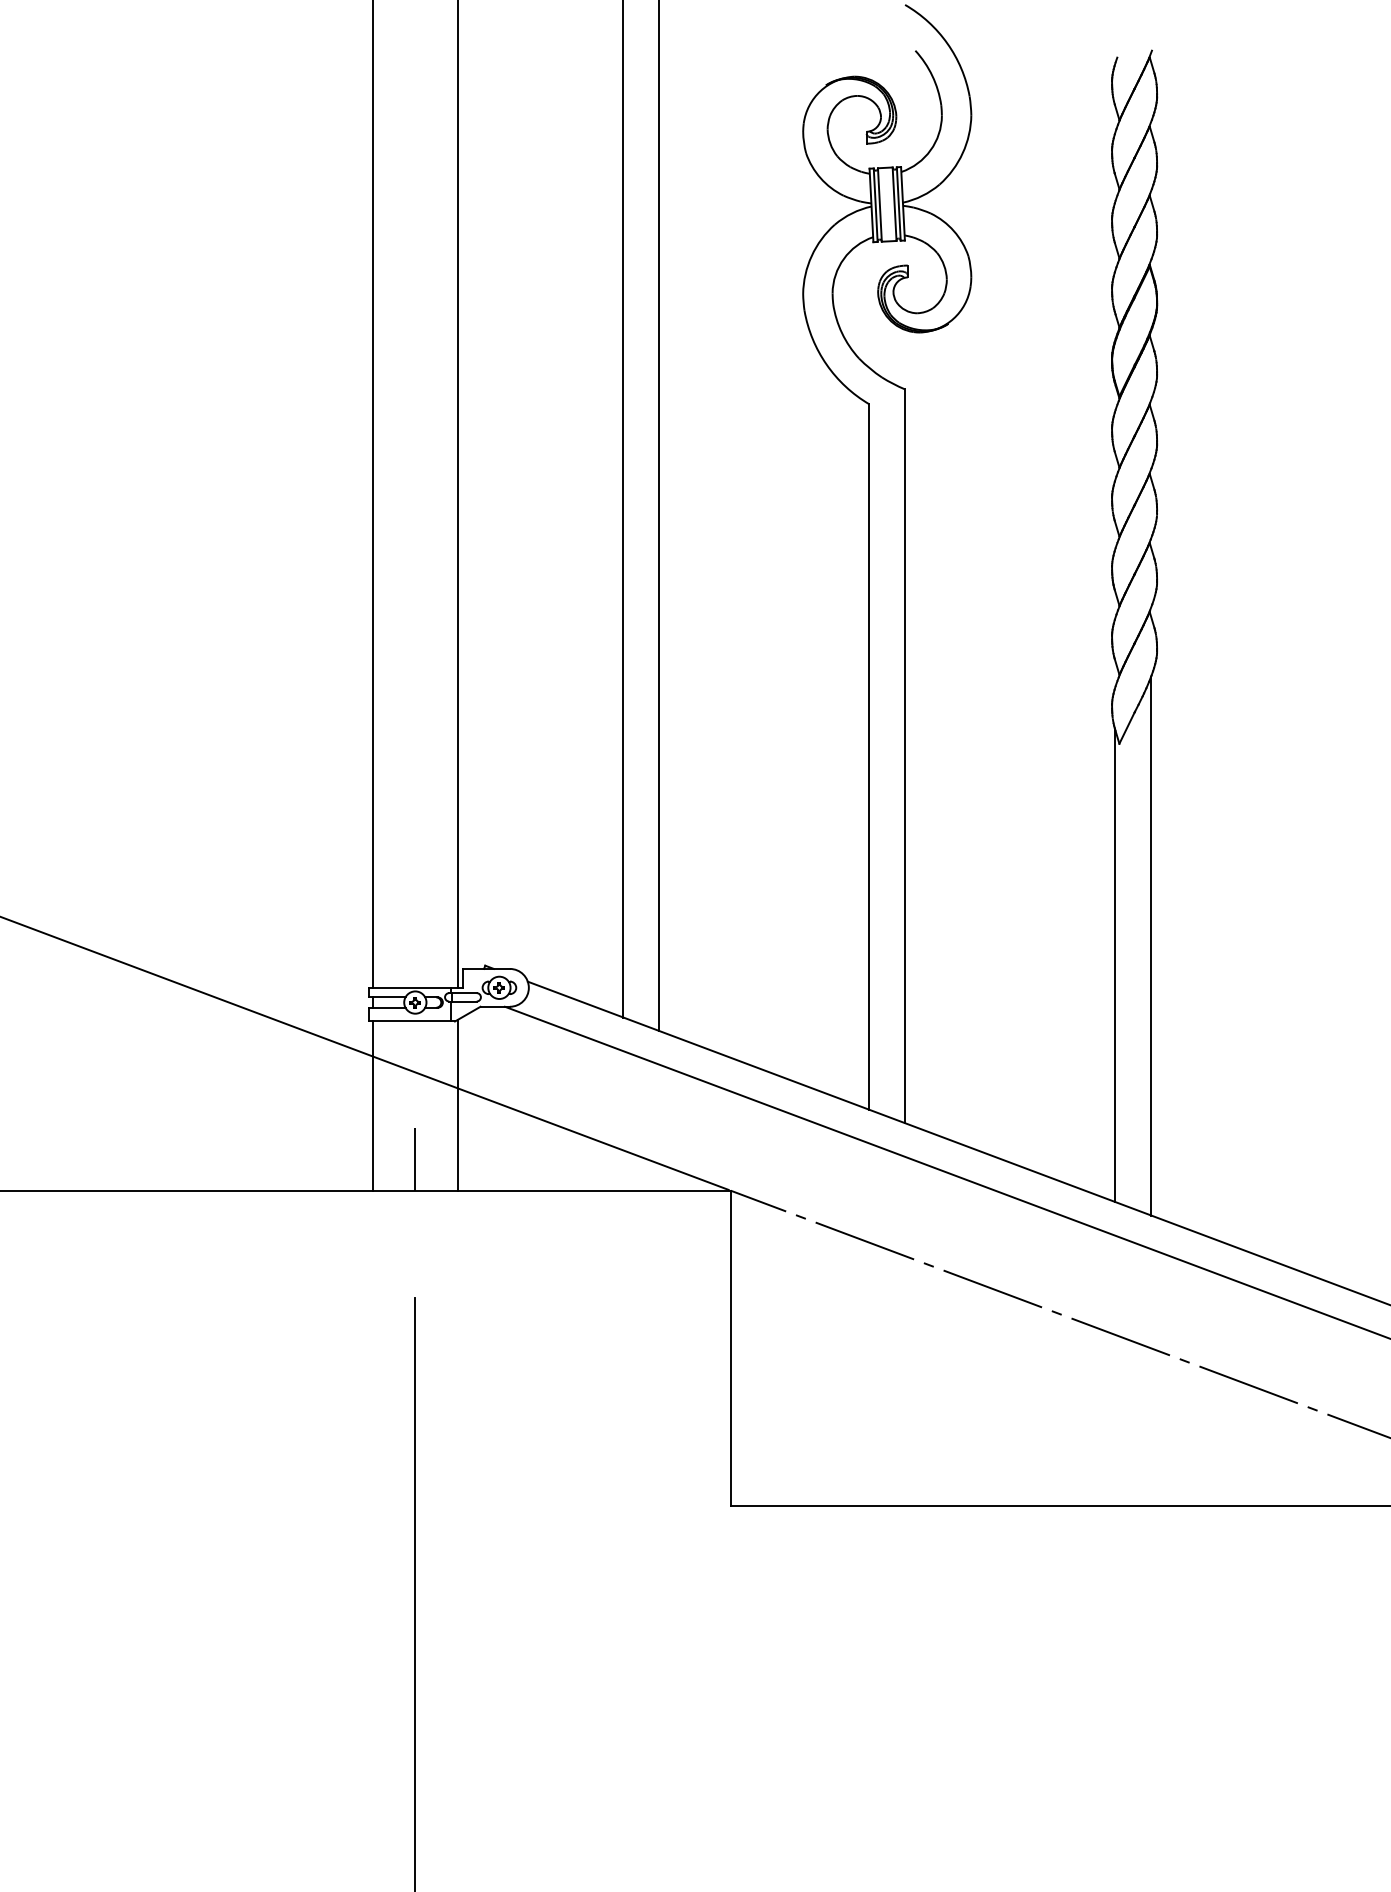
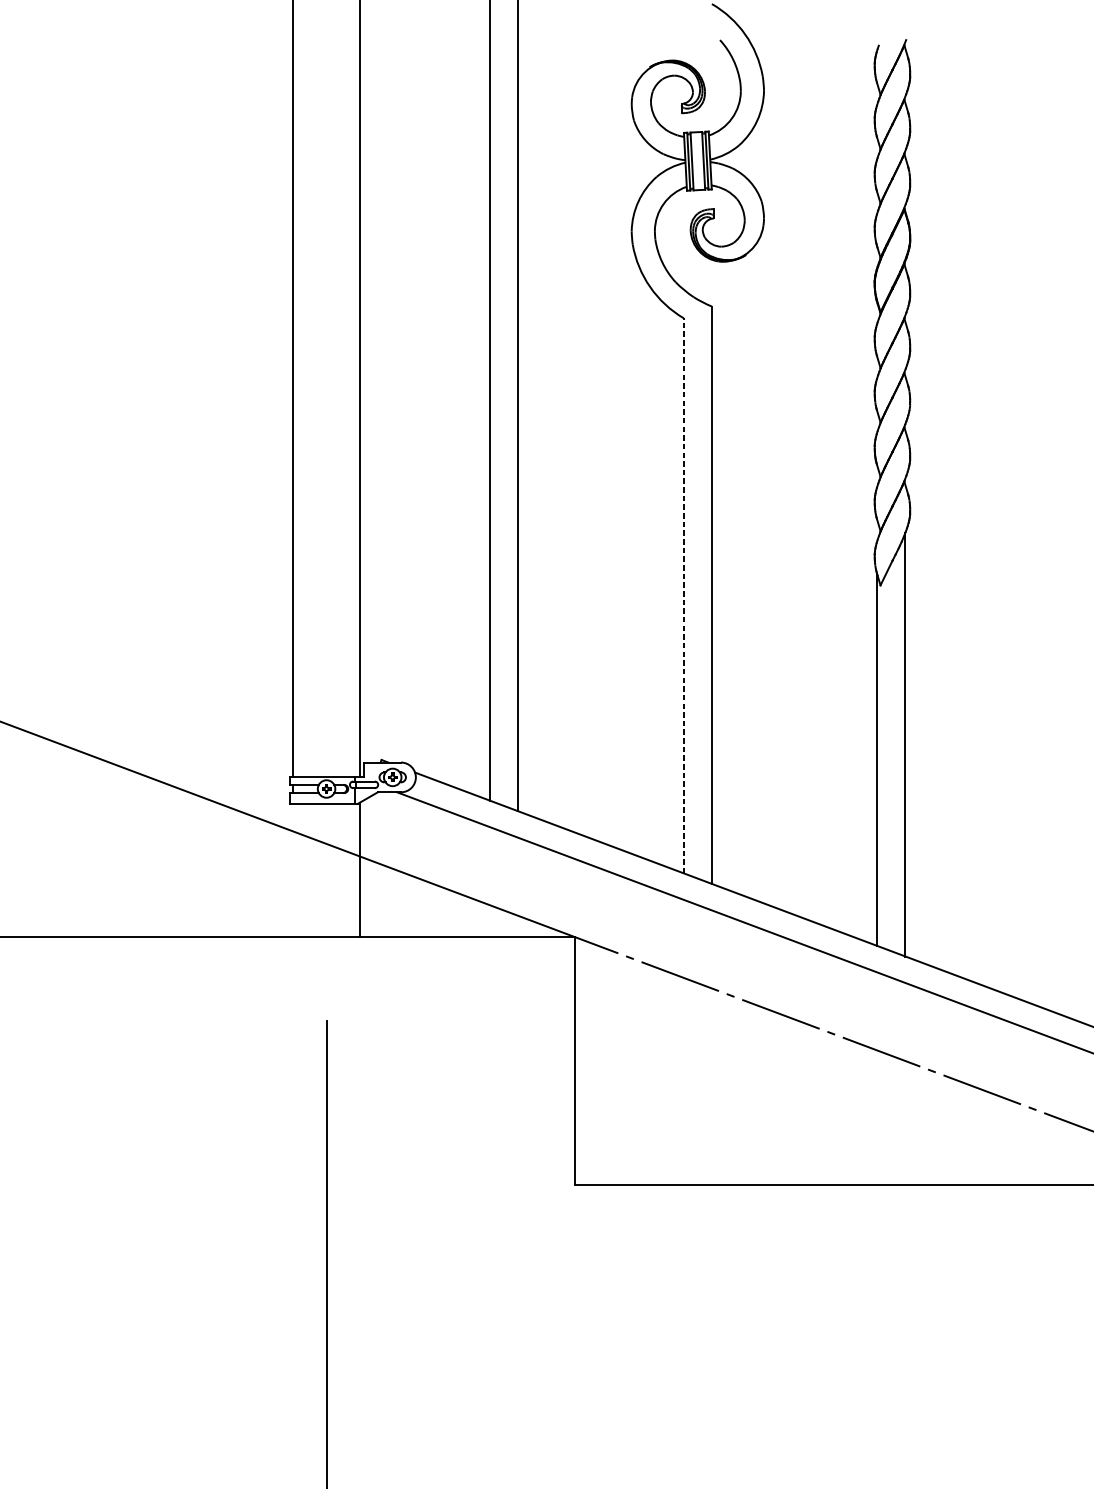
line: (869, 757) -> (683, 596), solid -> dashed
line: (372, 1105) -> (292, 869), removed
line: (415, 1159) -> (326, 912), removed

